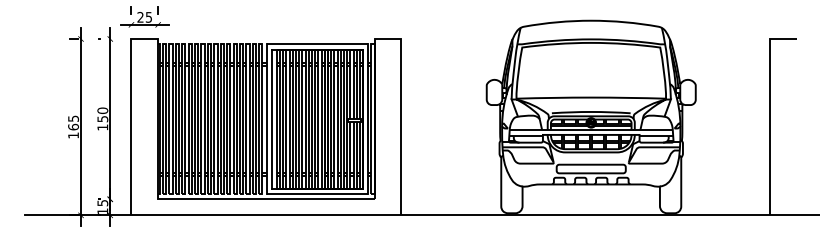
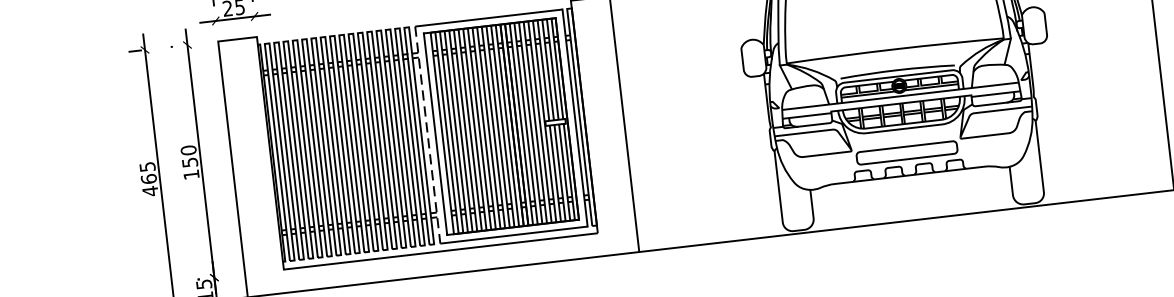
line: (266, 119) -> (427, 135), solid -> dashed
text: (73, 135) -> (150, 191), 165 -> 465

